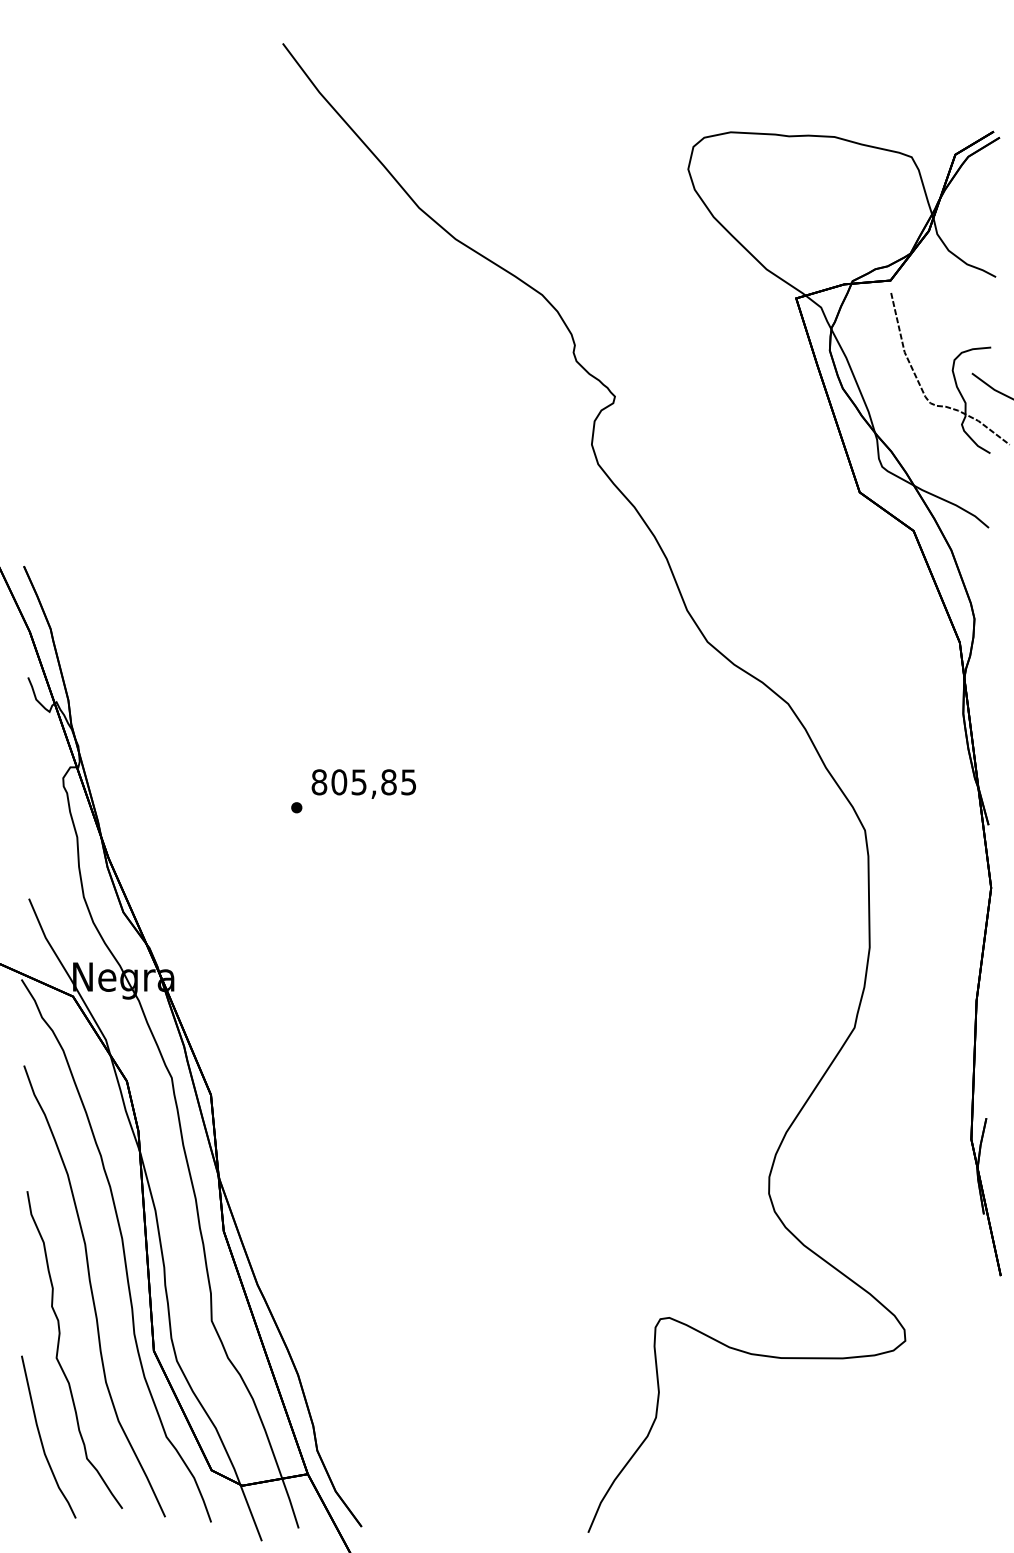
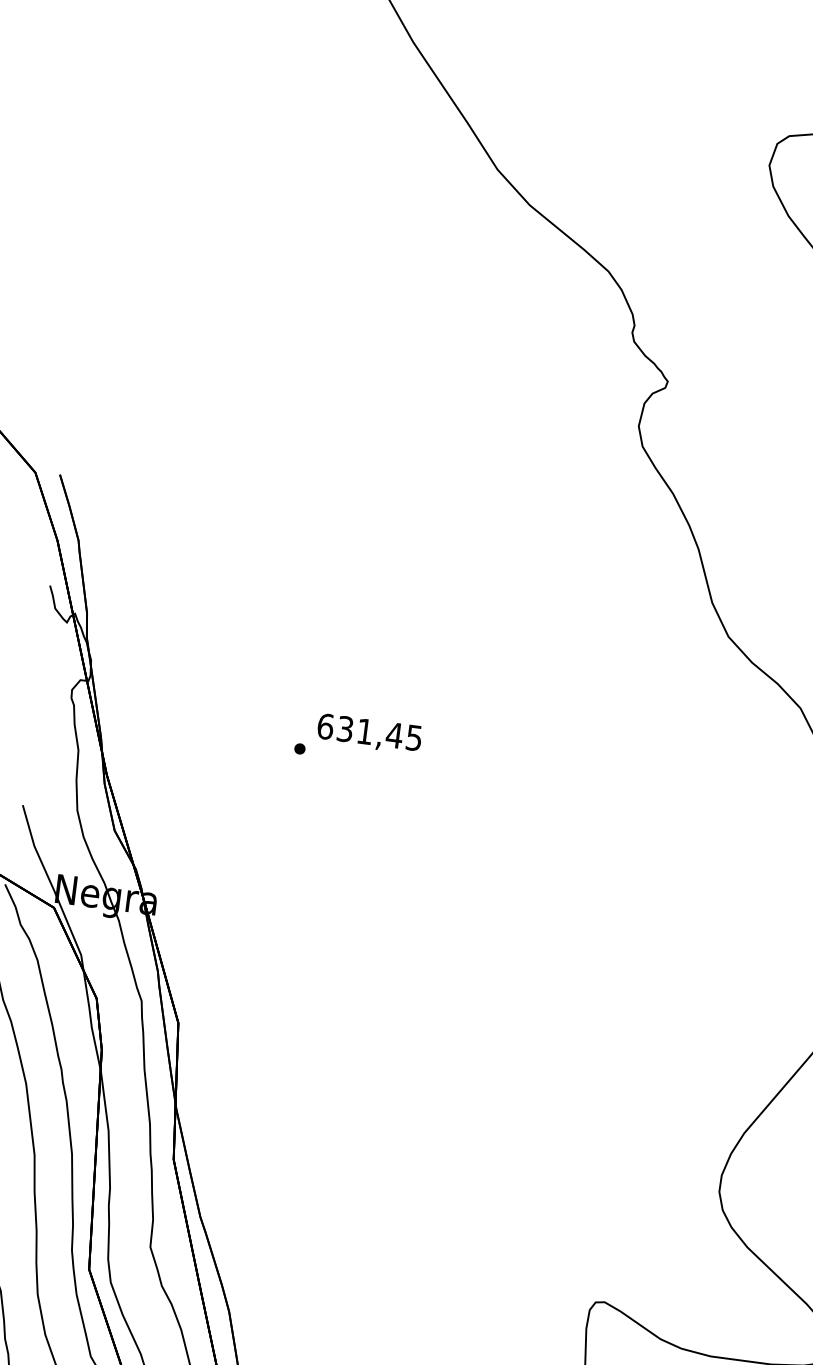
text: (354, 782) -> (360, 731), 805,85 -> 631,45

